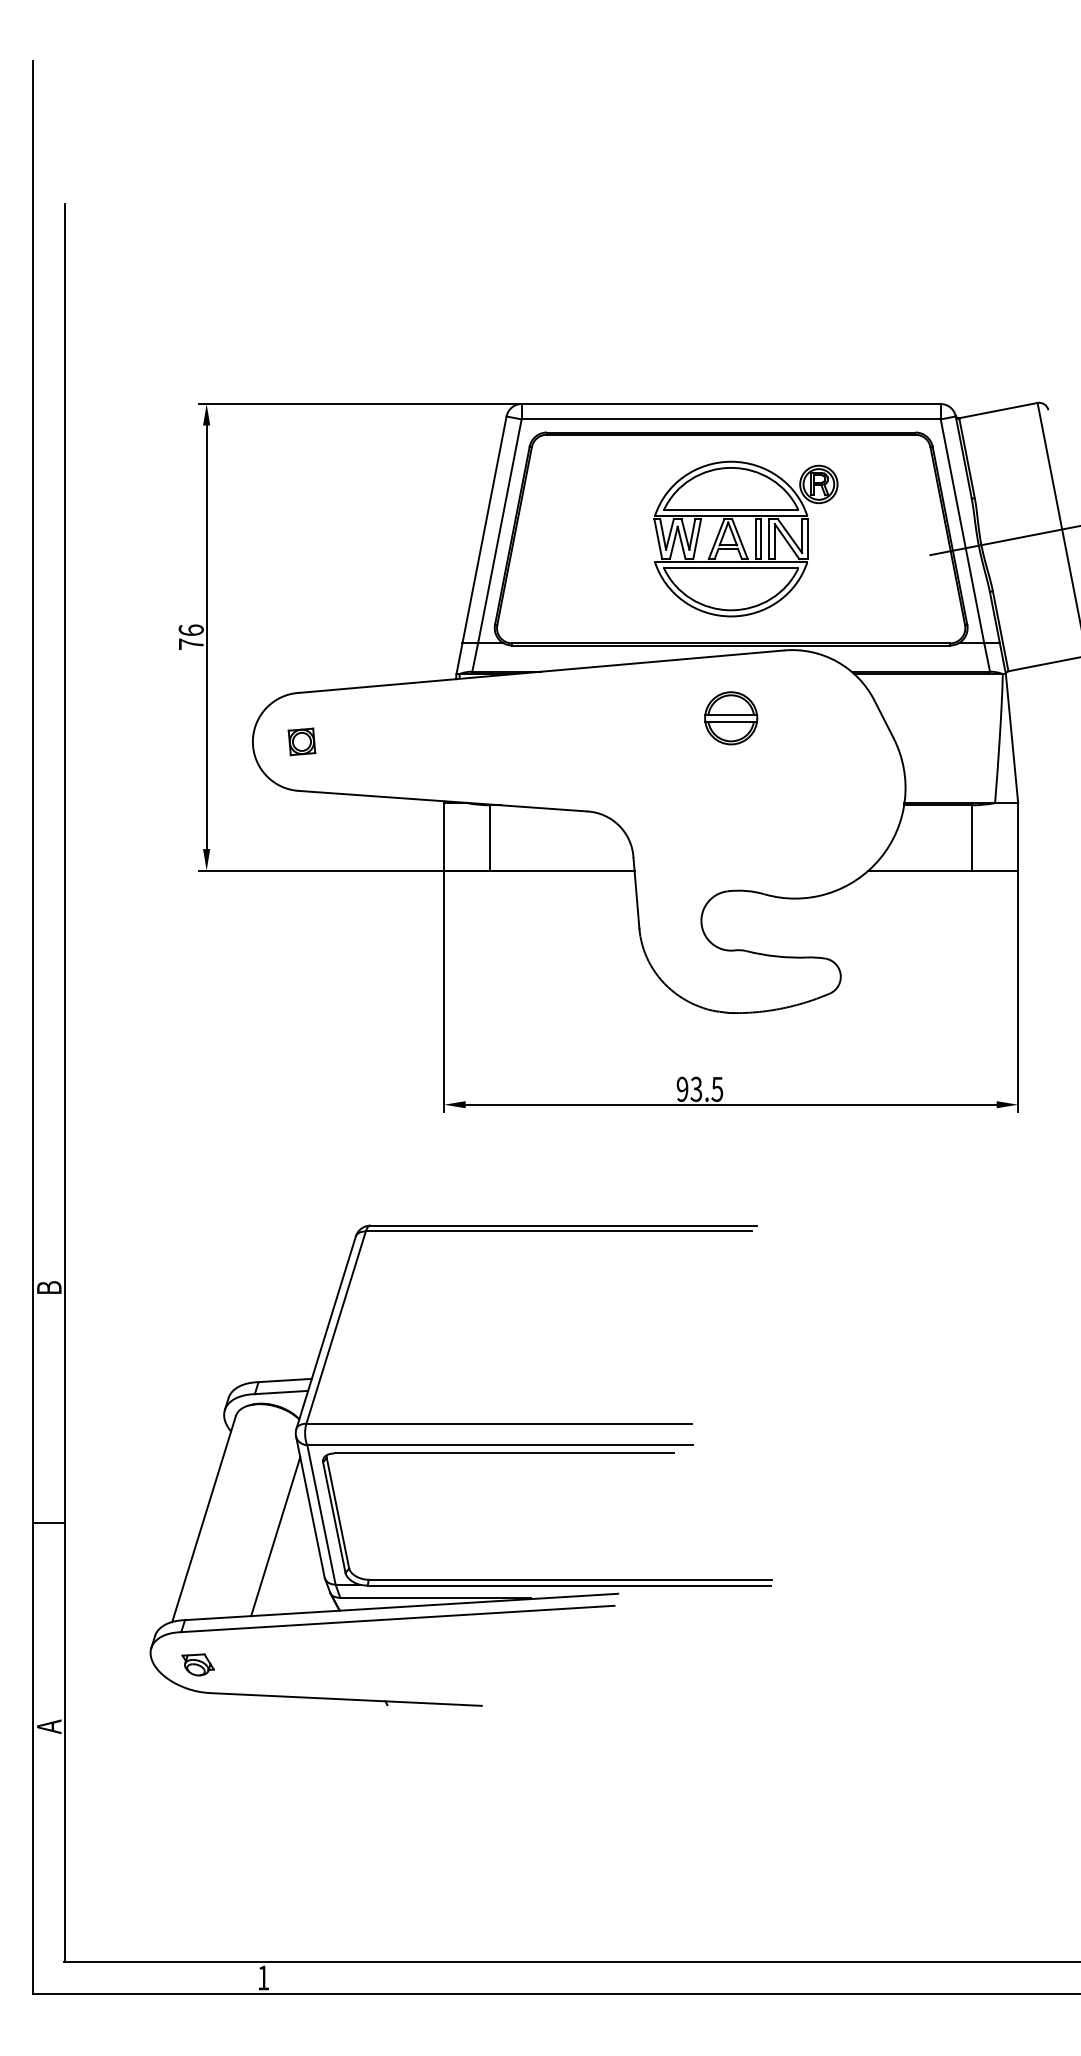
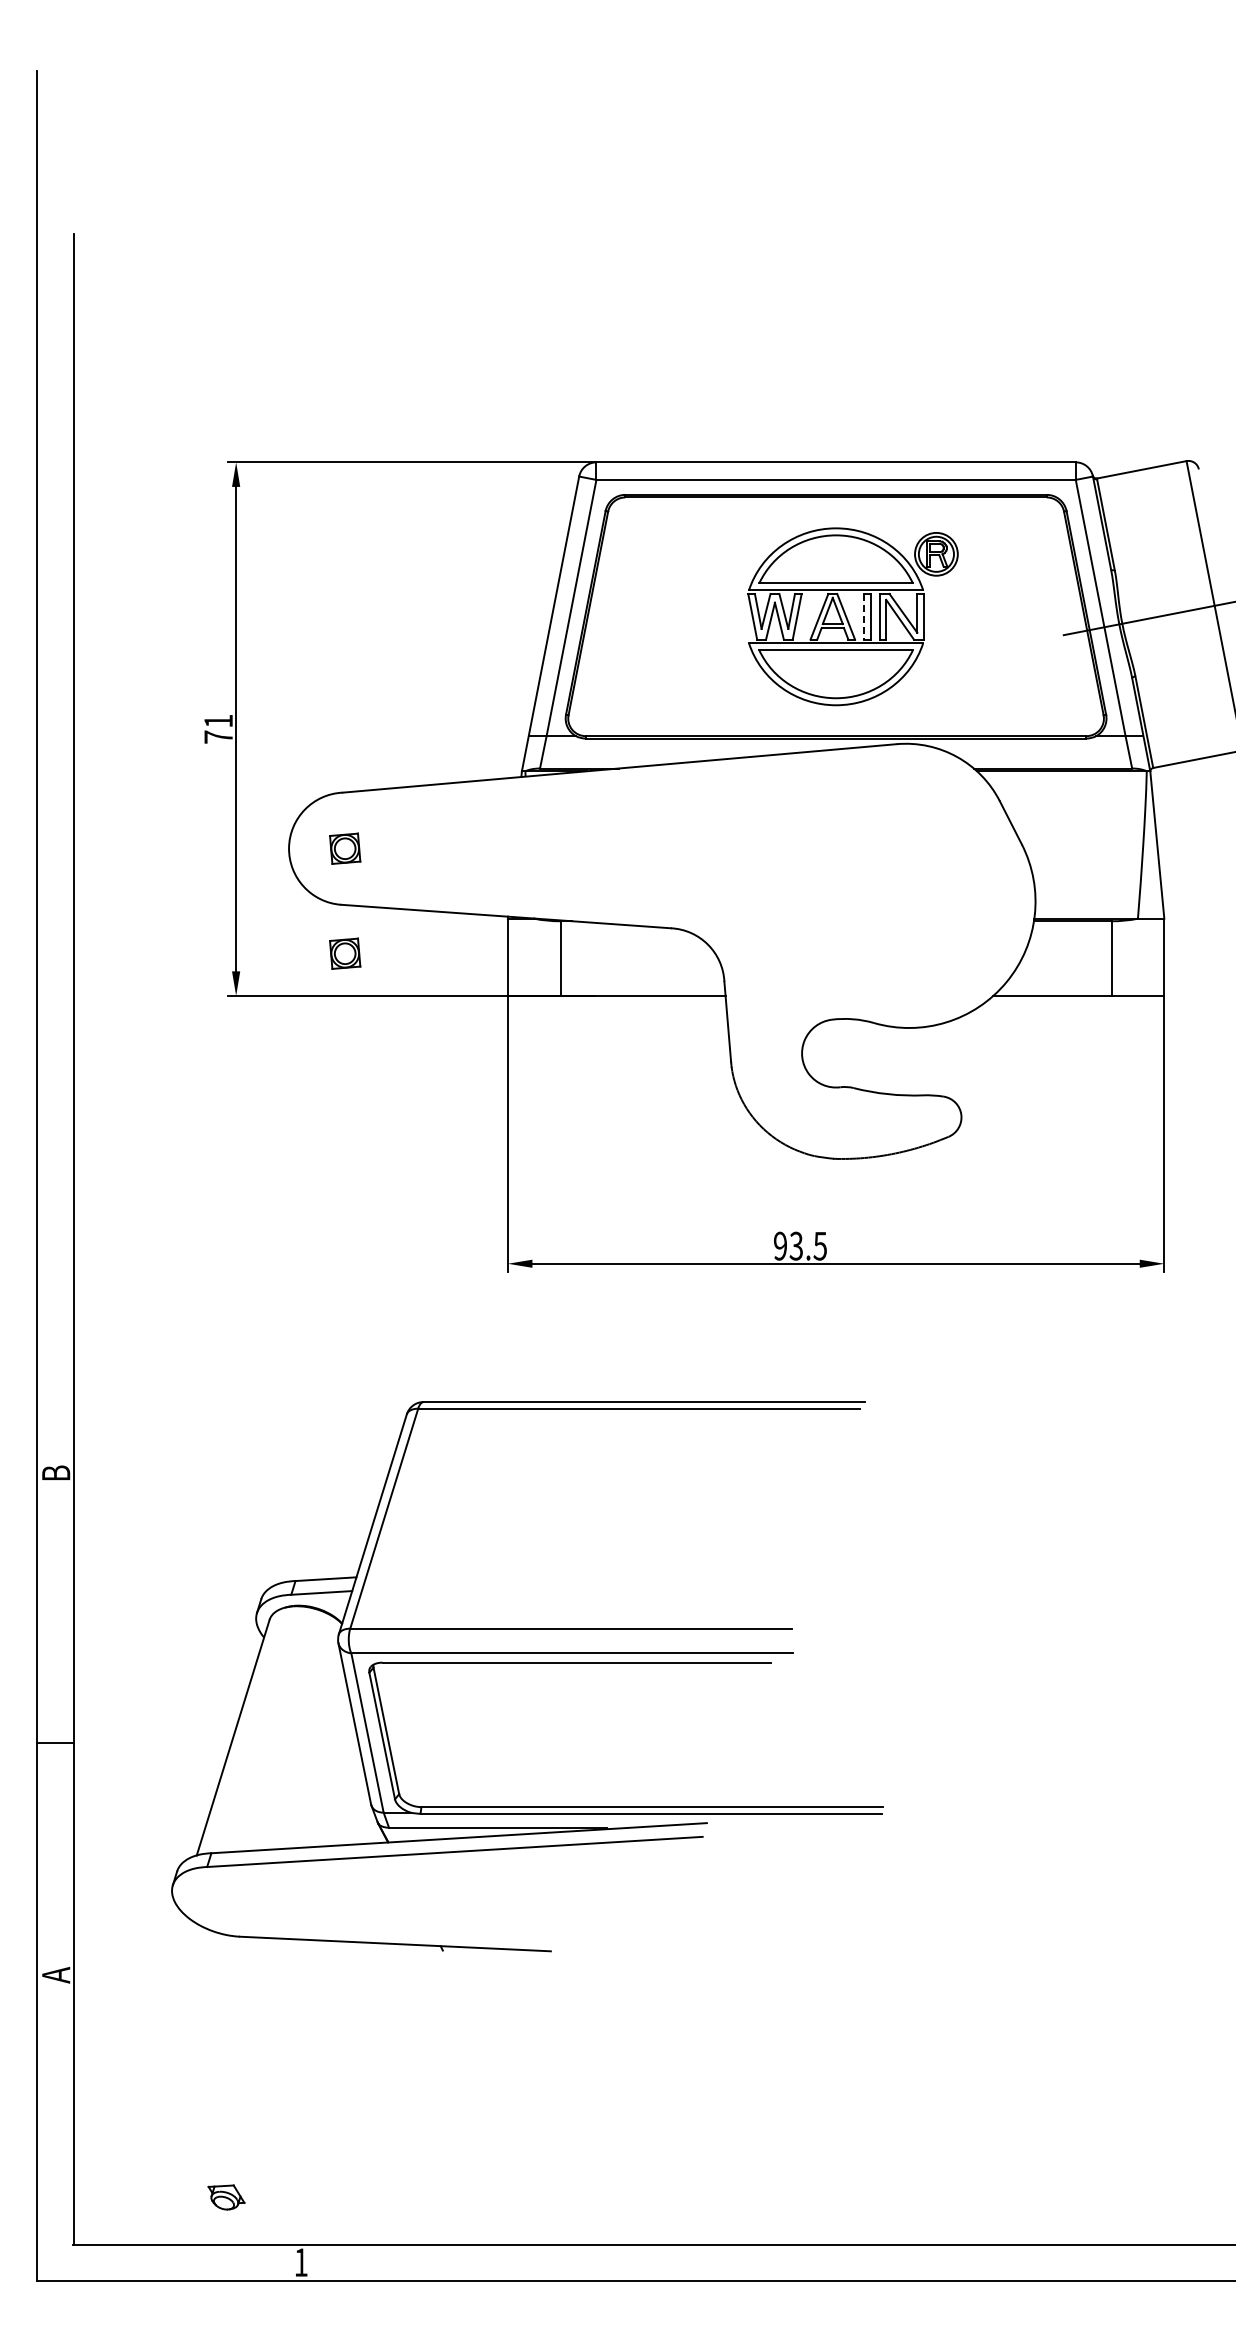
line: (755, 538) -> (863, 616), solid -> dashed
text: (191, 629) -> (218, 720), 76 -> 71
part: (730, 718) -> (835, 821), removed
part: (302, 833) -> (345, 953), added
line: (276, 1536) -> (315, 1757), removed
part: (198, 1664) -> (226, 2197), moved

